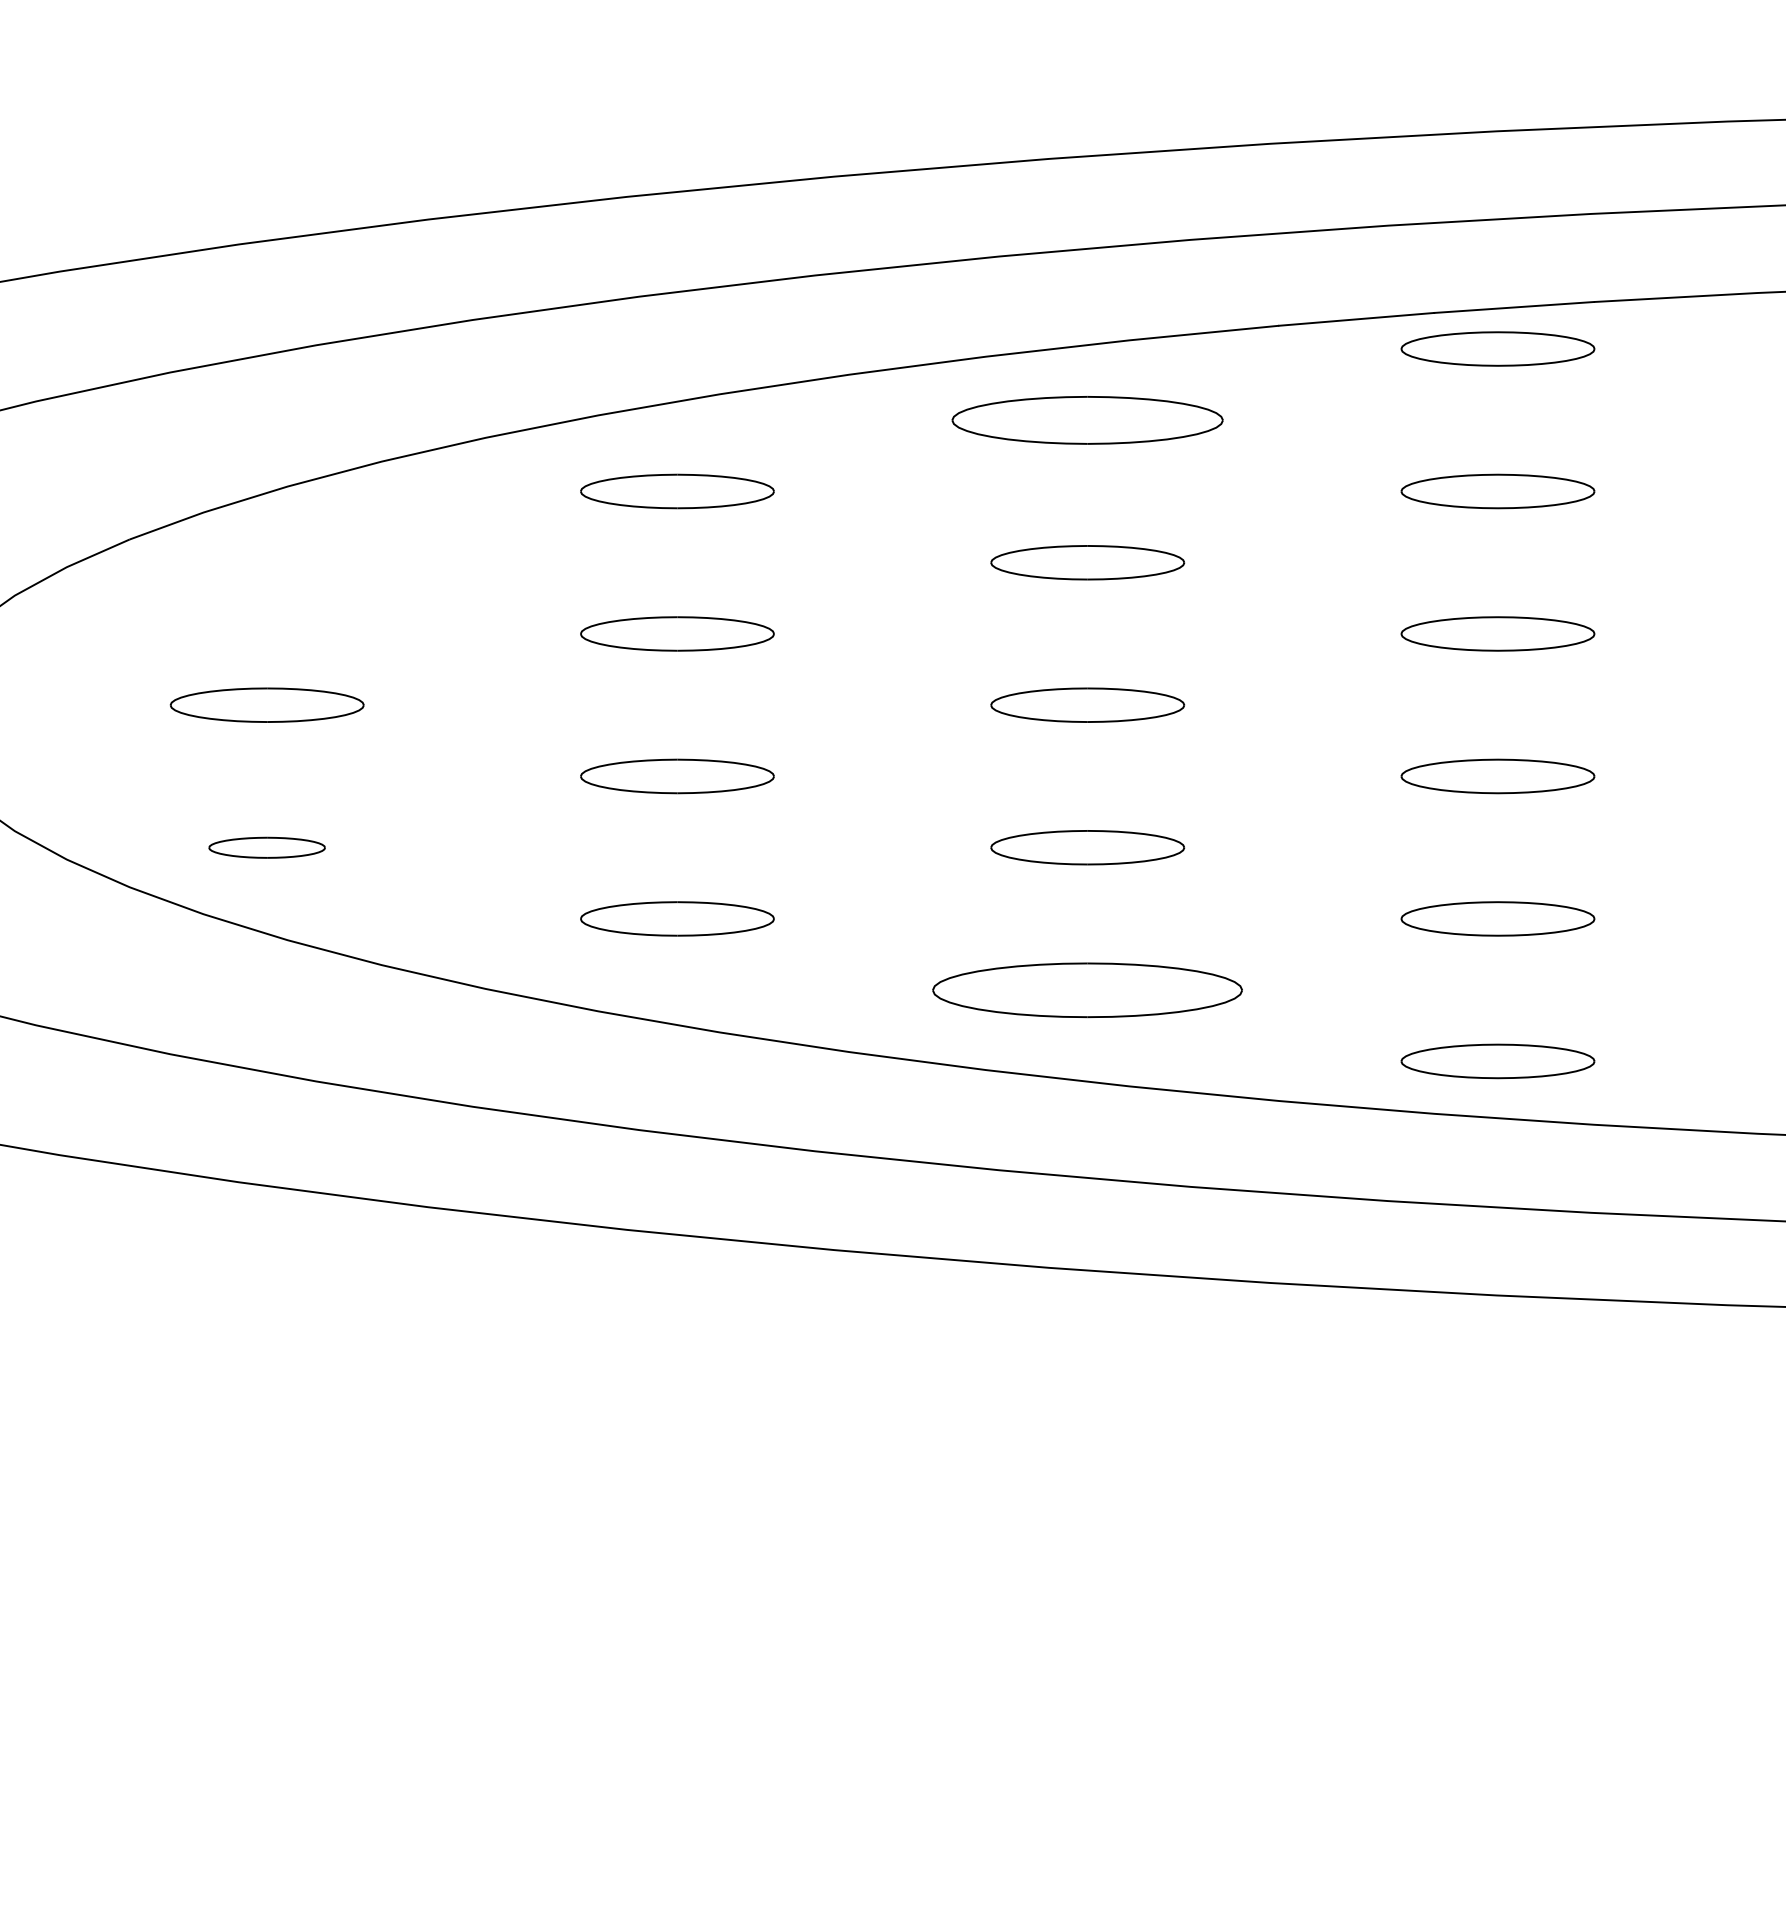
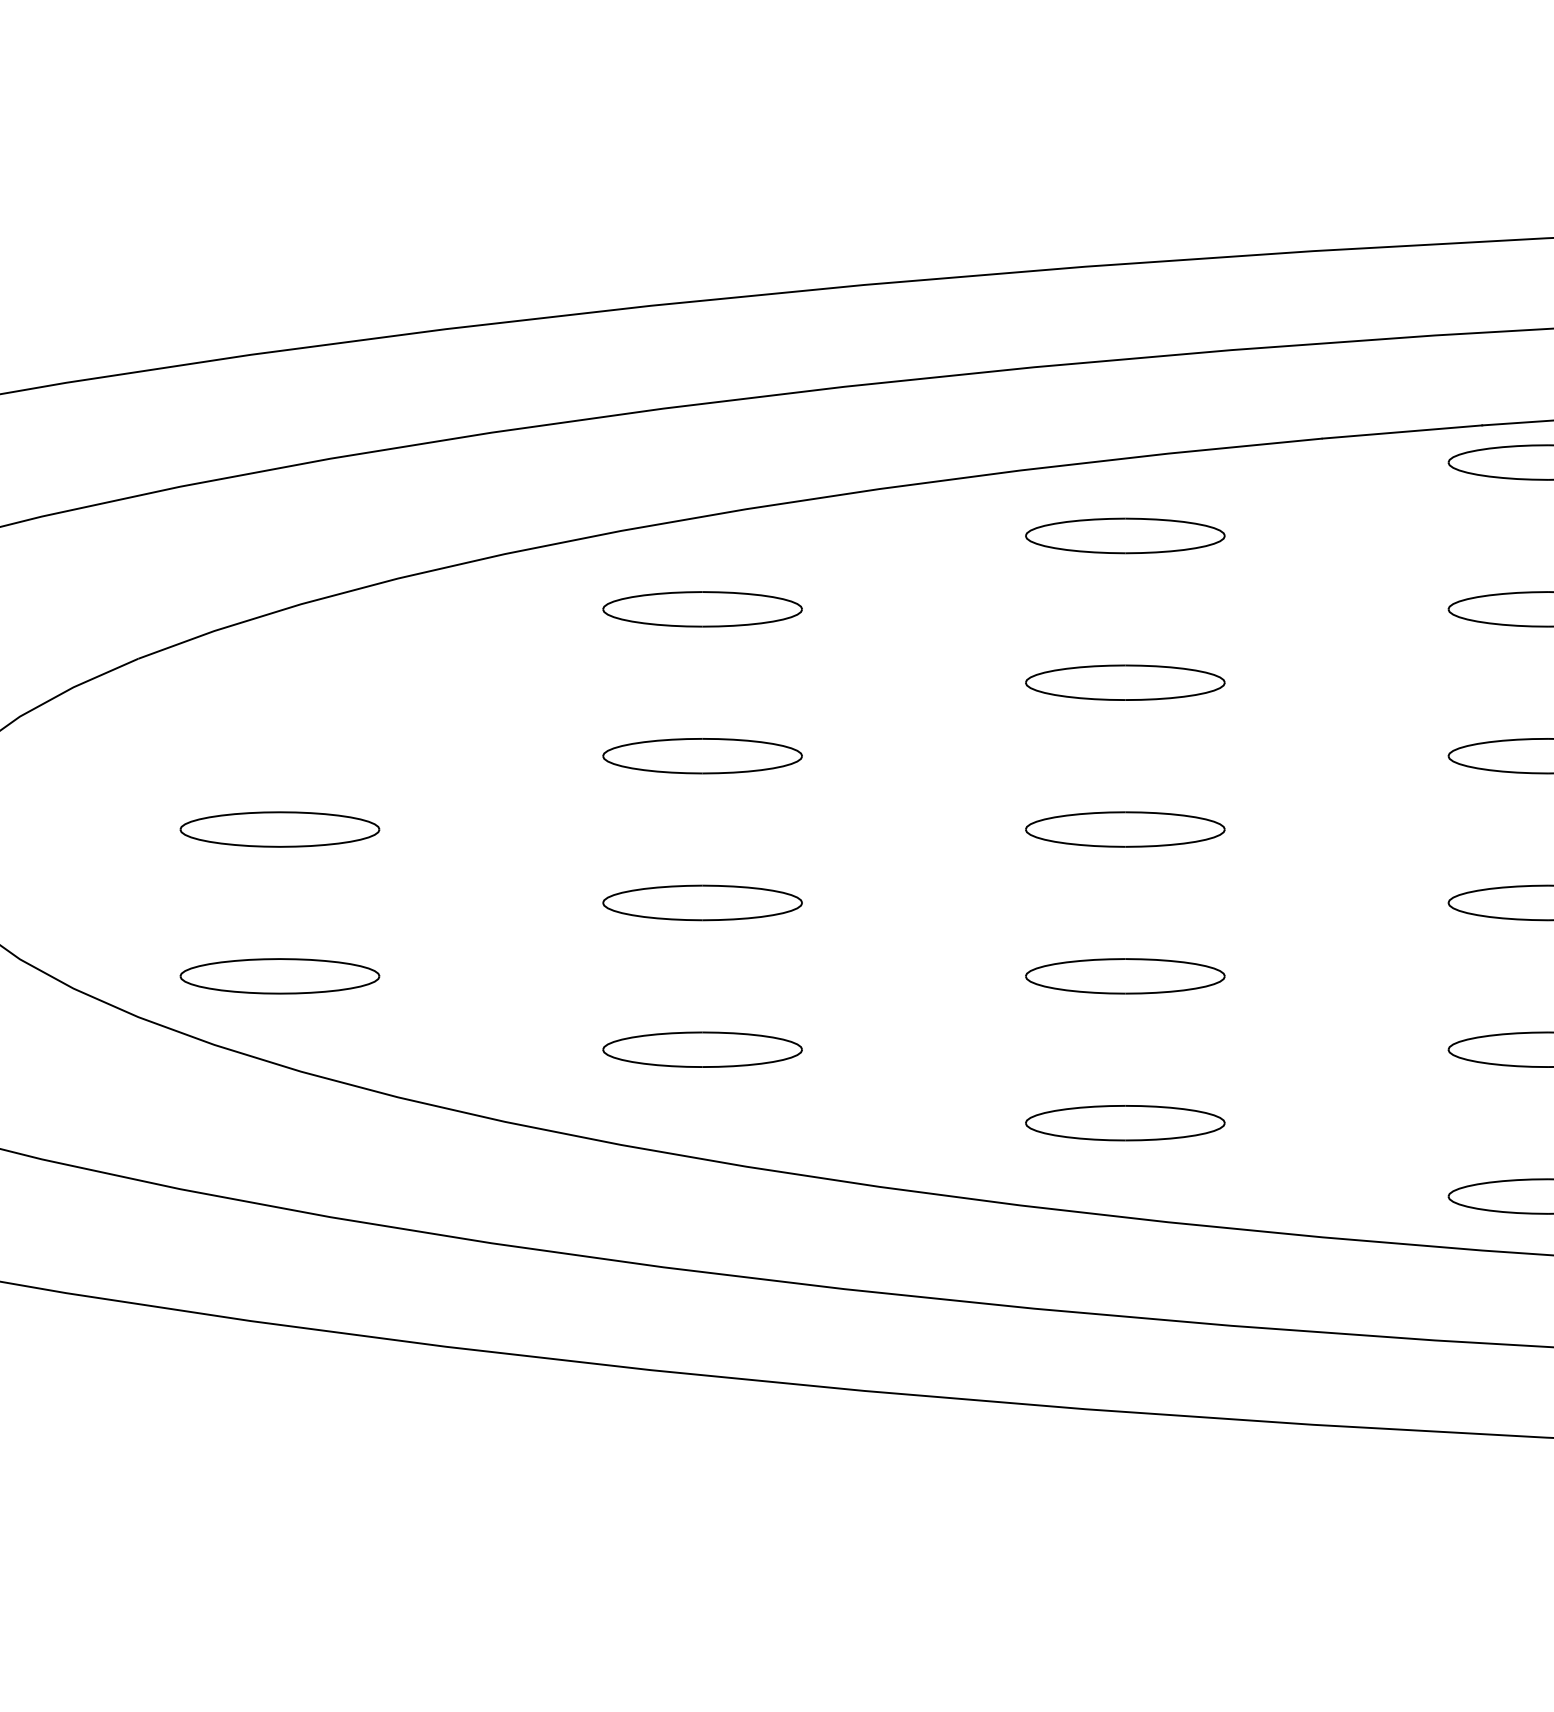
part: (1087, 419) -> (1125, 535), size x0.71
part: (266, 847) -> (279, 976), size x1.67
part: (1087, 989) -> (1125, 1122), size x0.62

